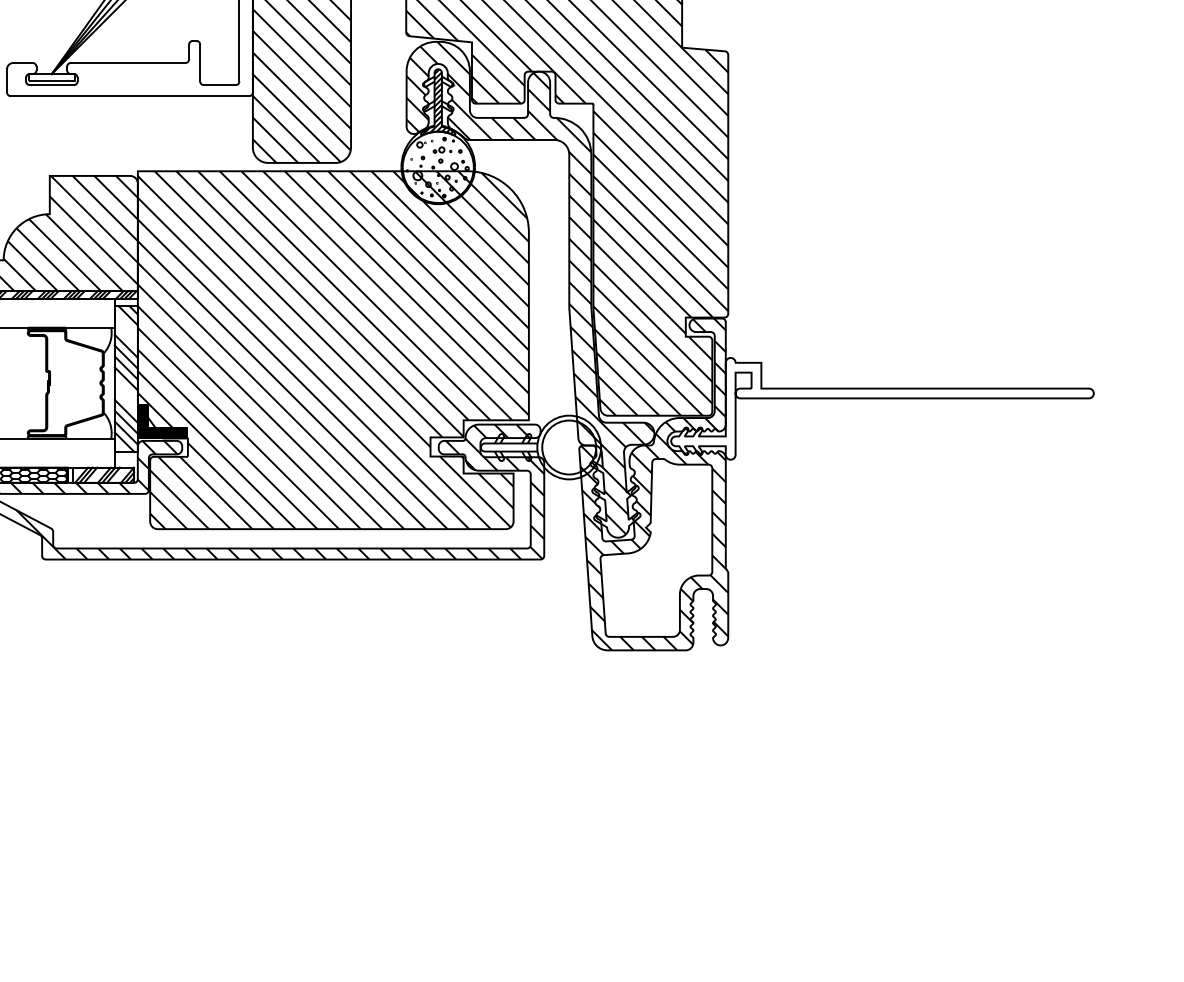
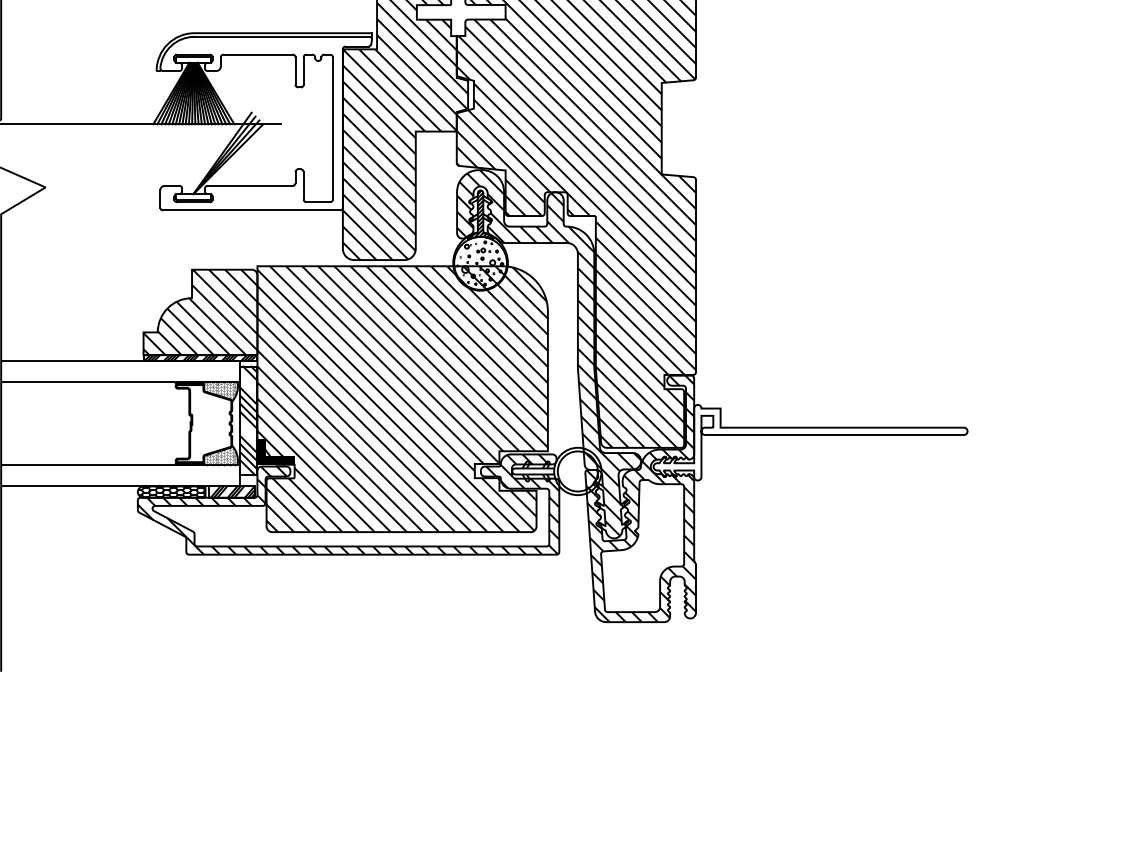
hatch: (86, 338) -> (219, 390), added
hatch: (86, 427) -> (219, 456), added

